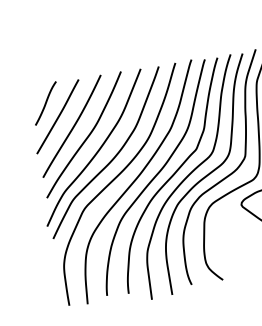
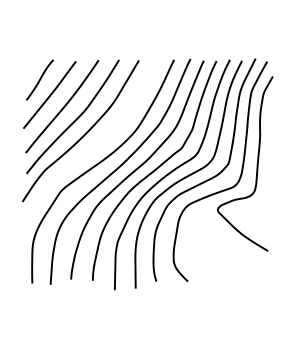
curve: (113, 157) -> (98, 143), removed

